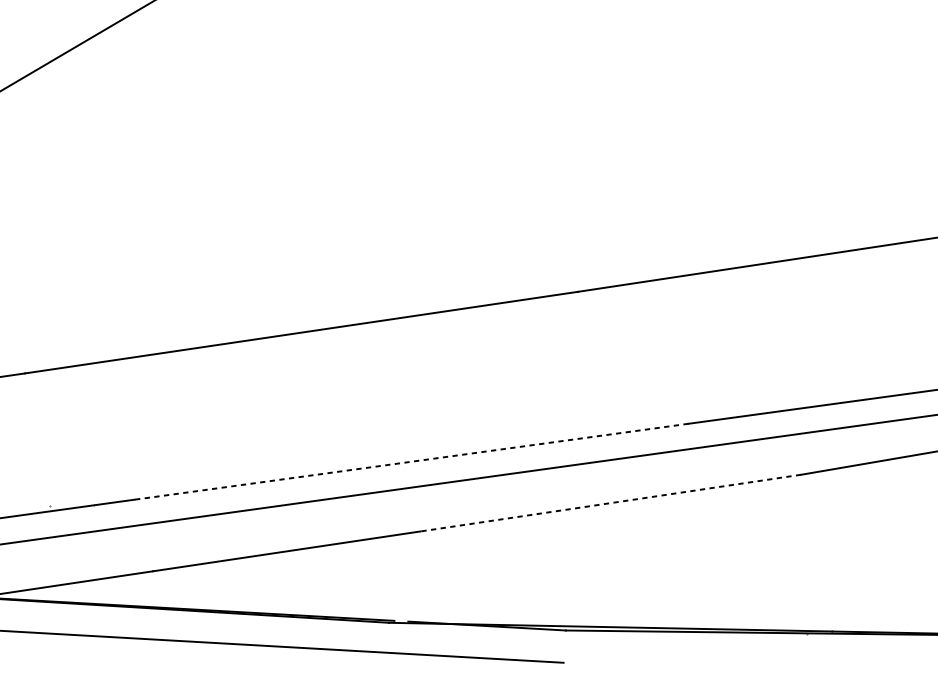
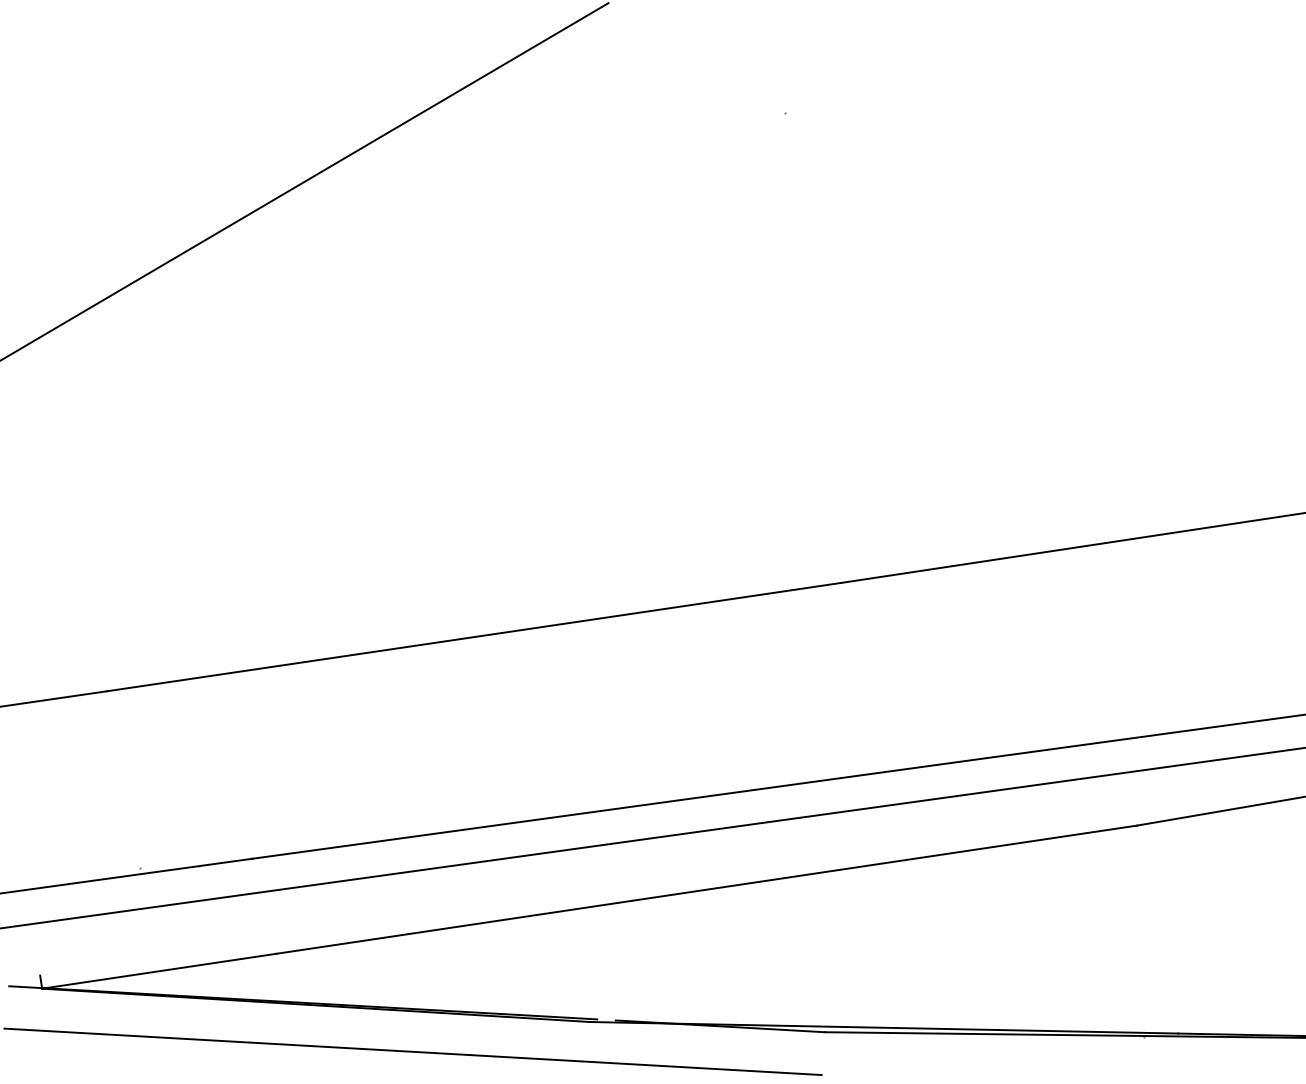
line: (411, 461) -> (620, 808), dashed -> solid
line: (611, 503) -> (885, 863), dashed -> solid

